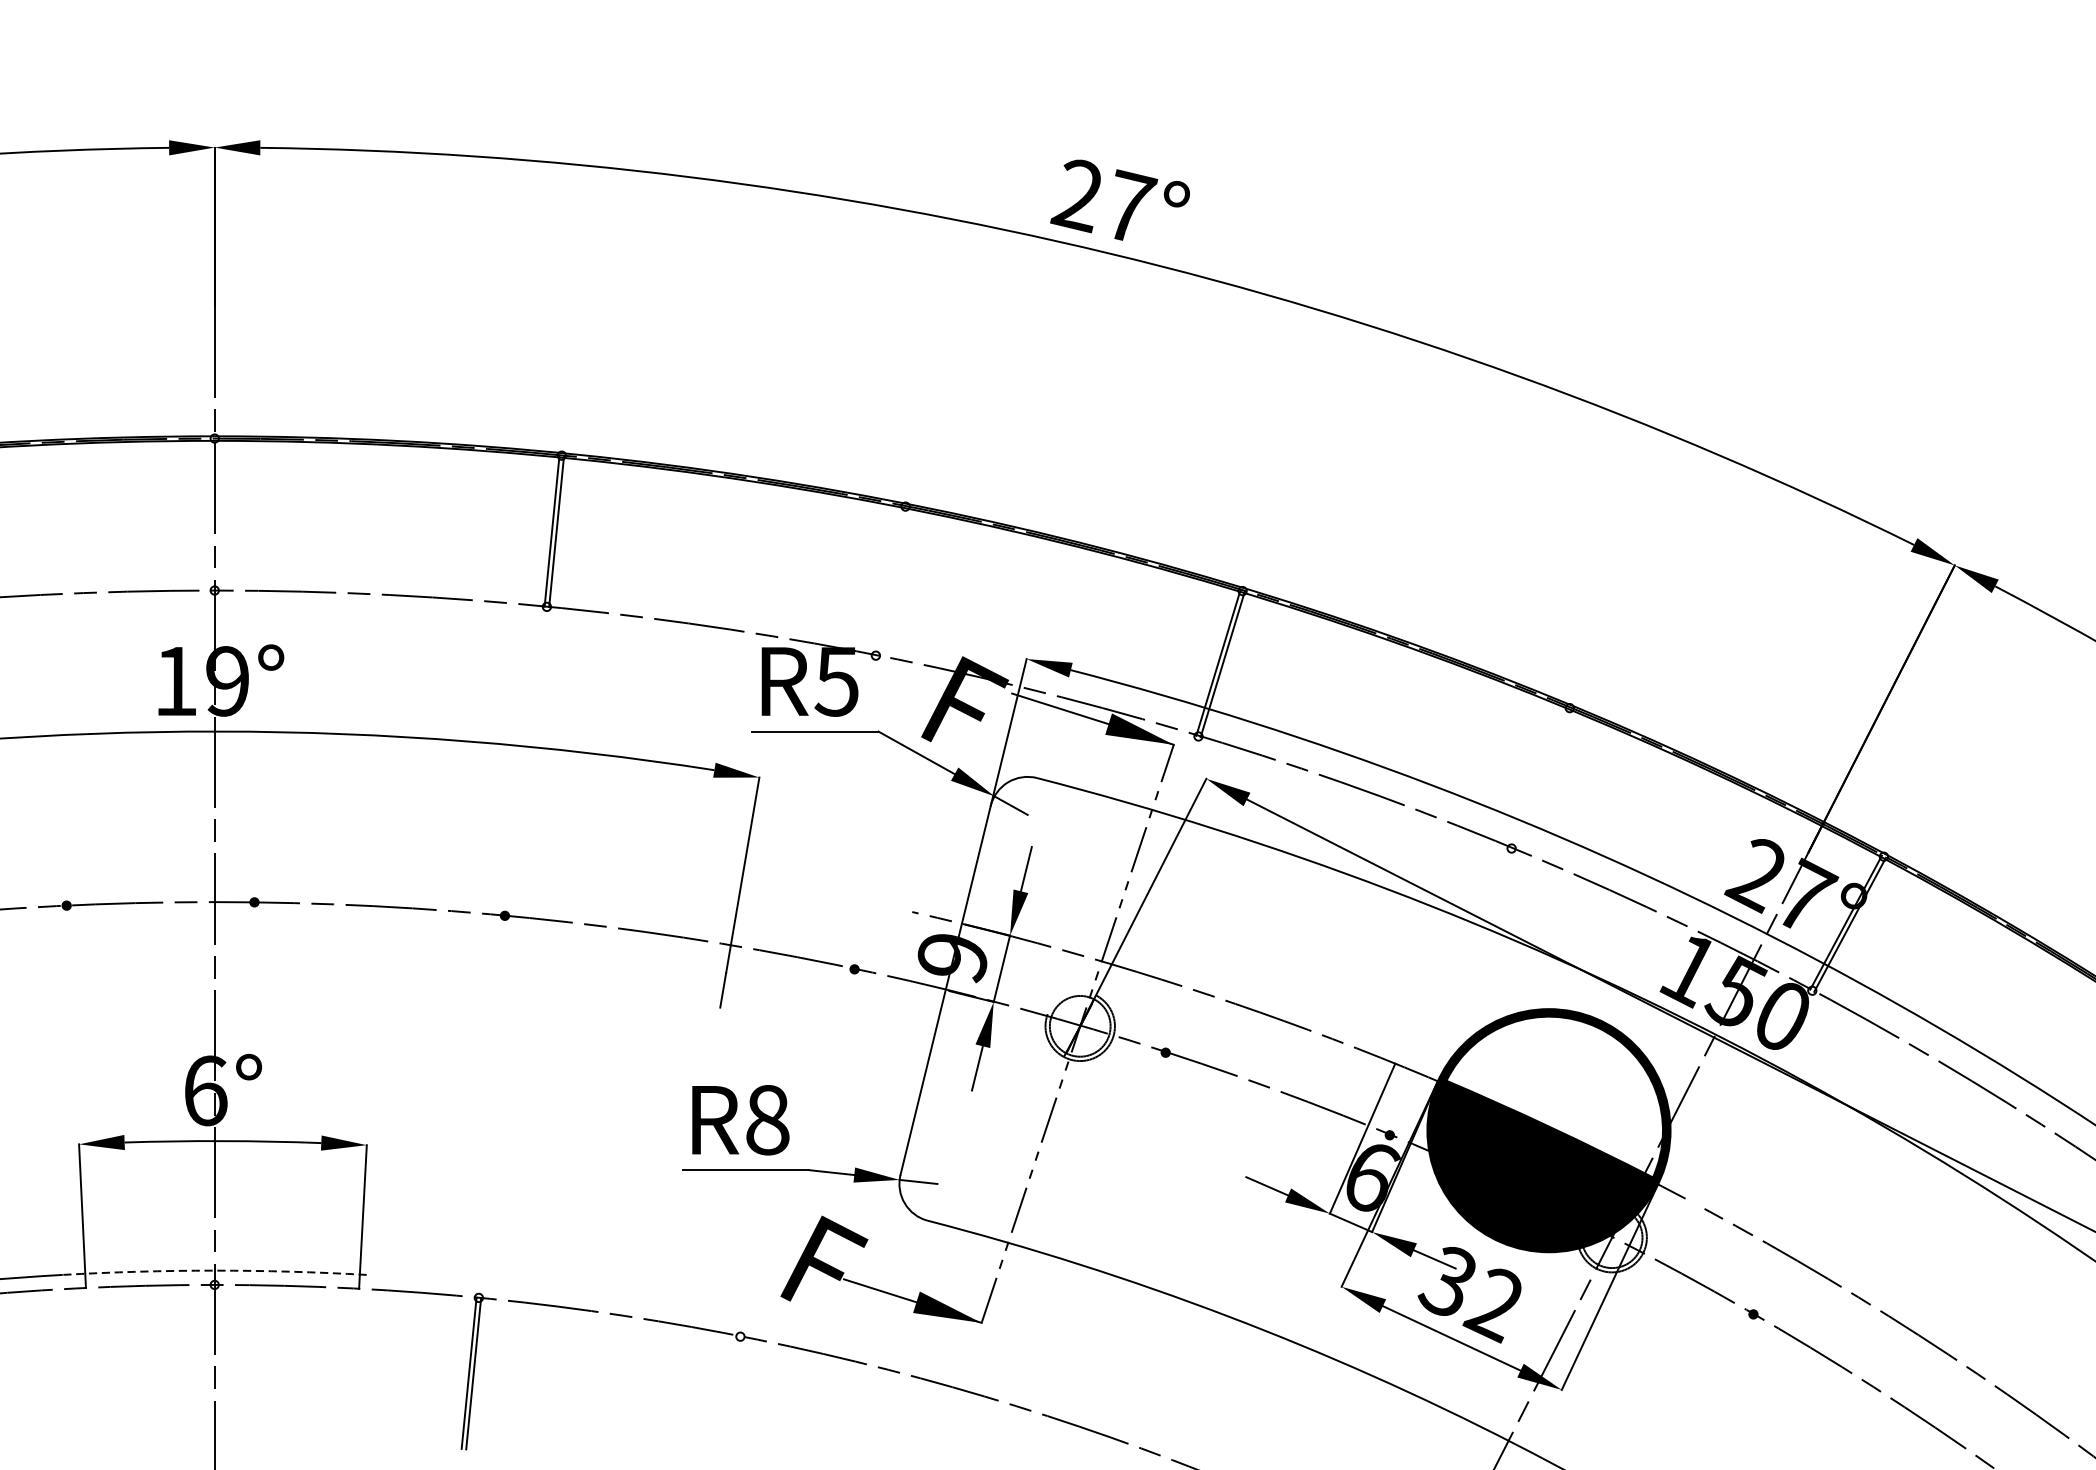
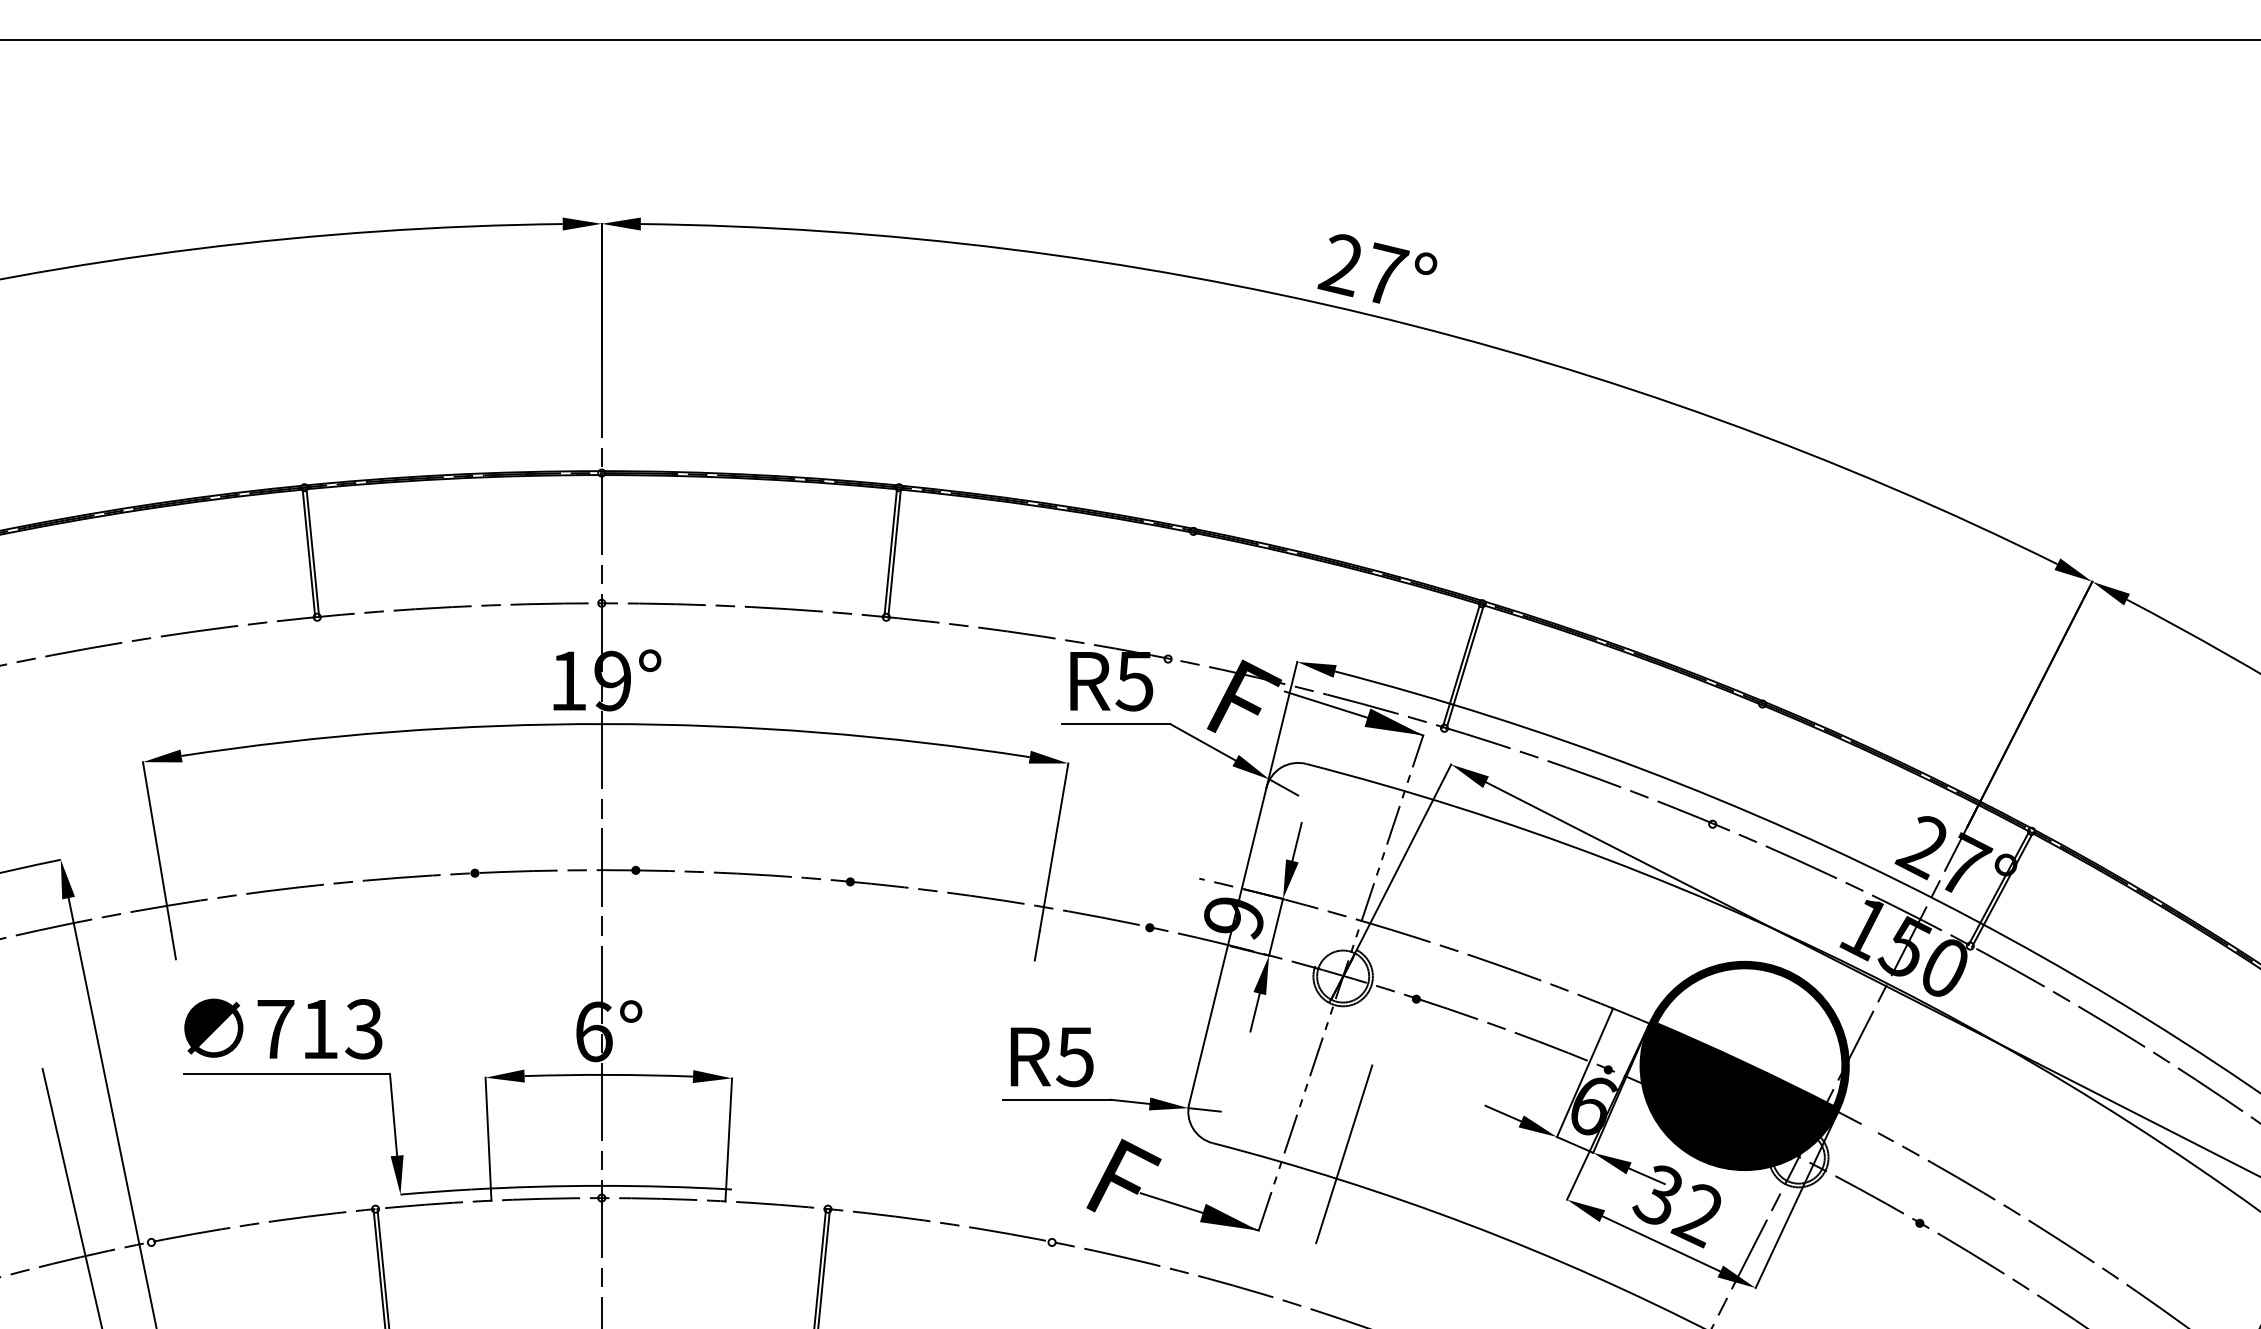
text: (766, 1119) -> (1074, 1056), R8 -> R5
line: (1081, 1234) -> (1344, 1154), added
arc: (214, 1270) -> (601, 1185), dashed -> solid

